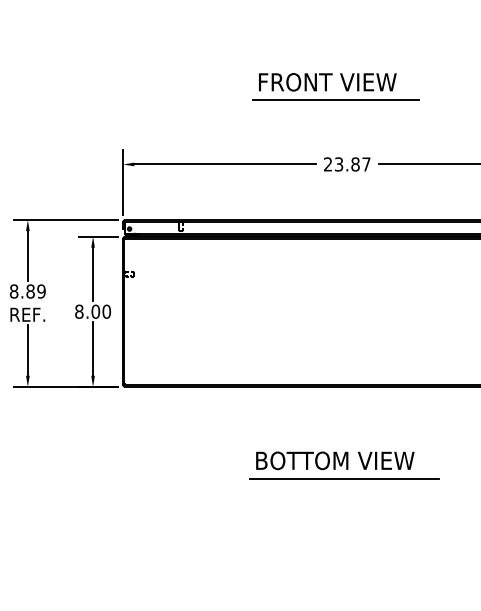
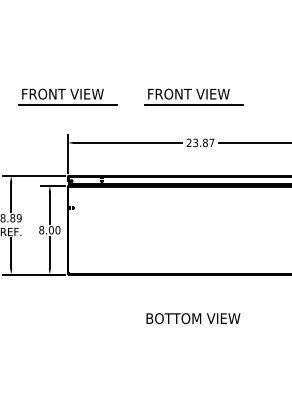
part: (122, 86) -> (67, 96), added
line: (345, 479) -> (199, 329), removed

